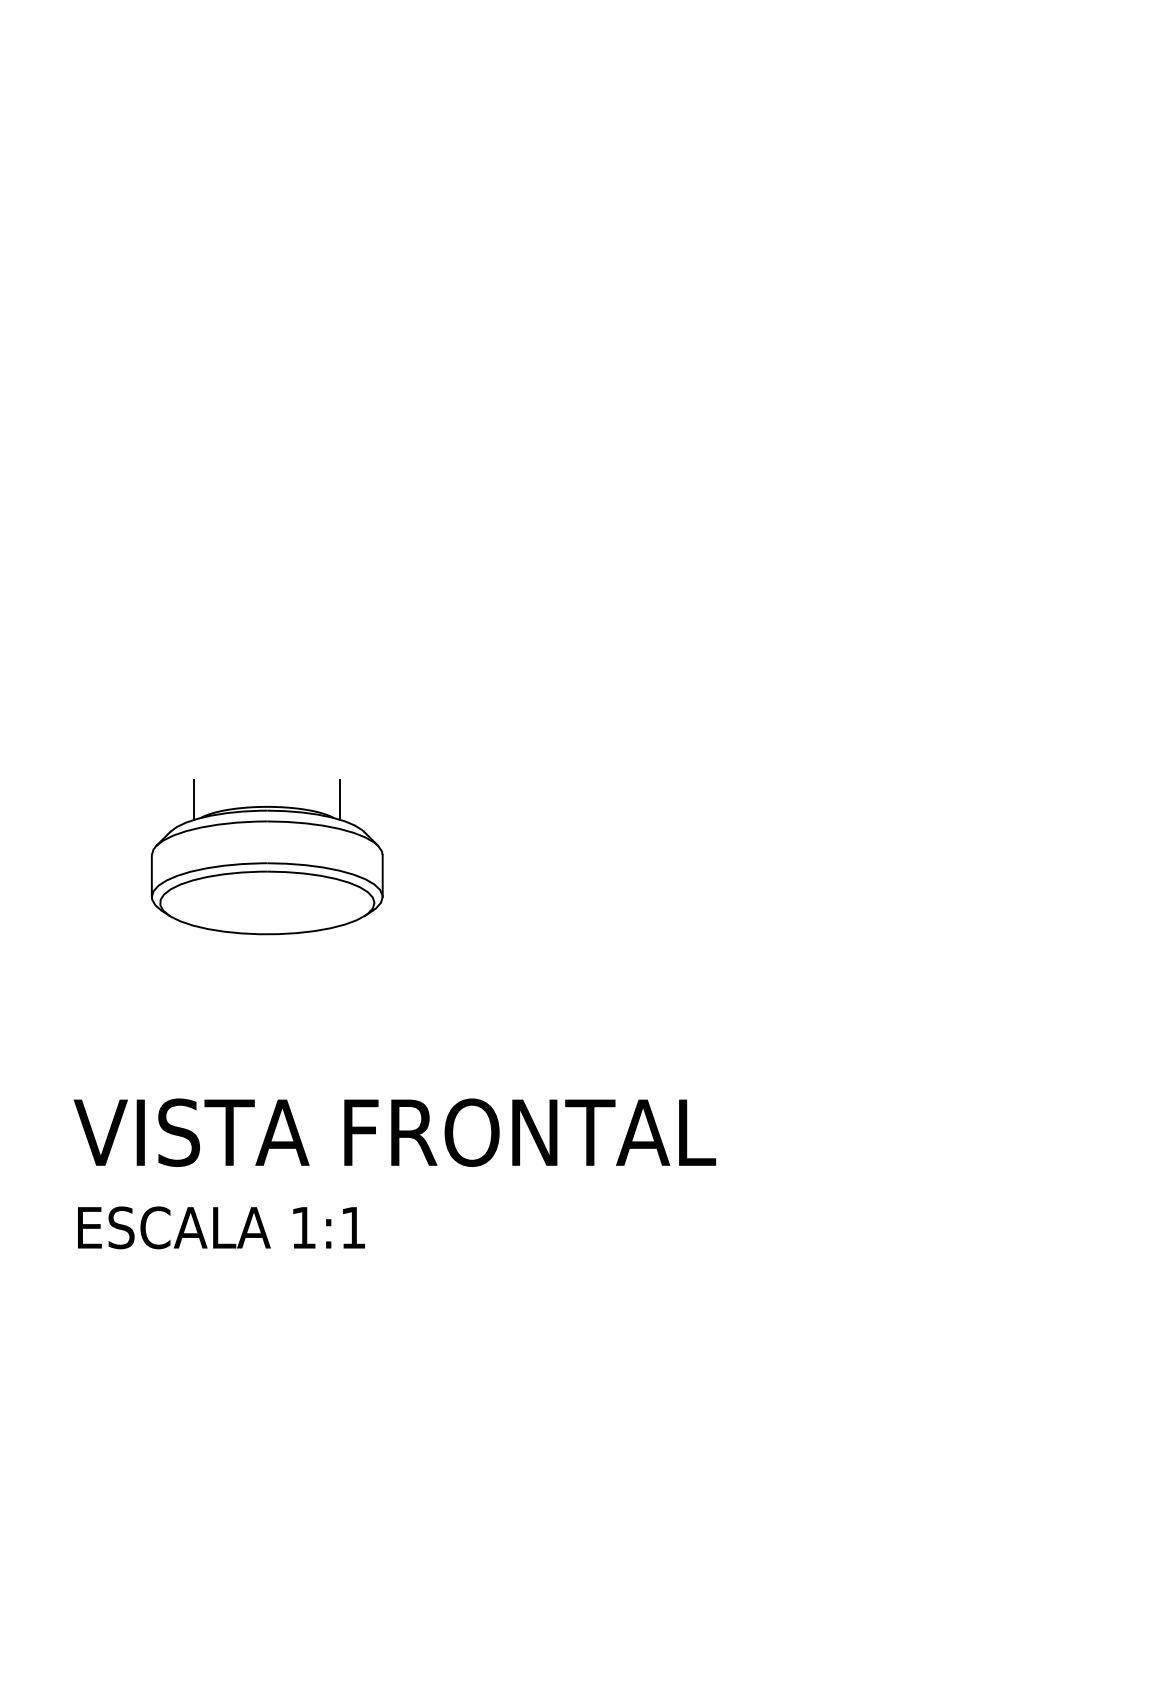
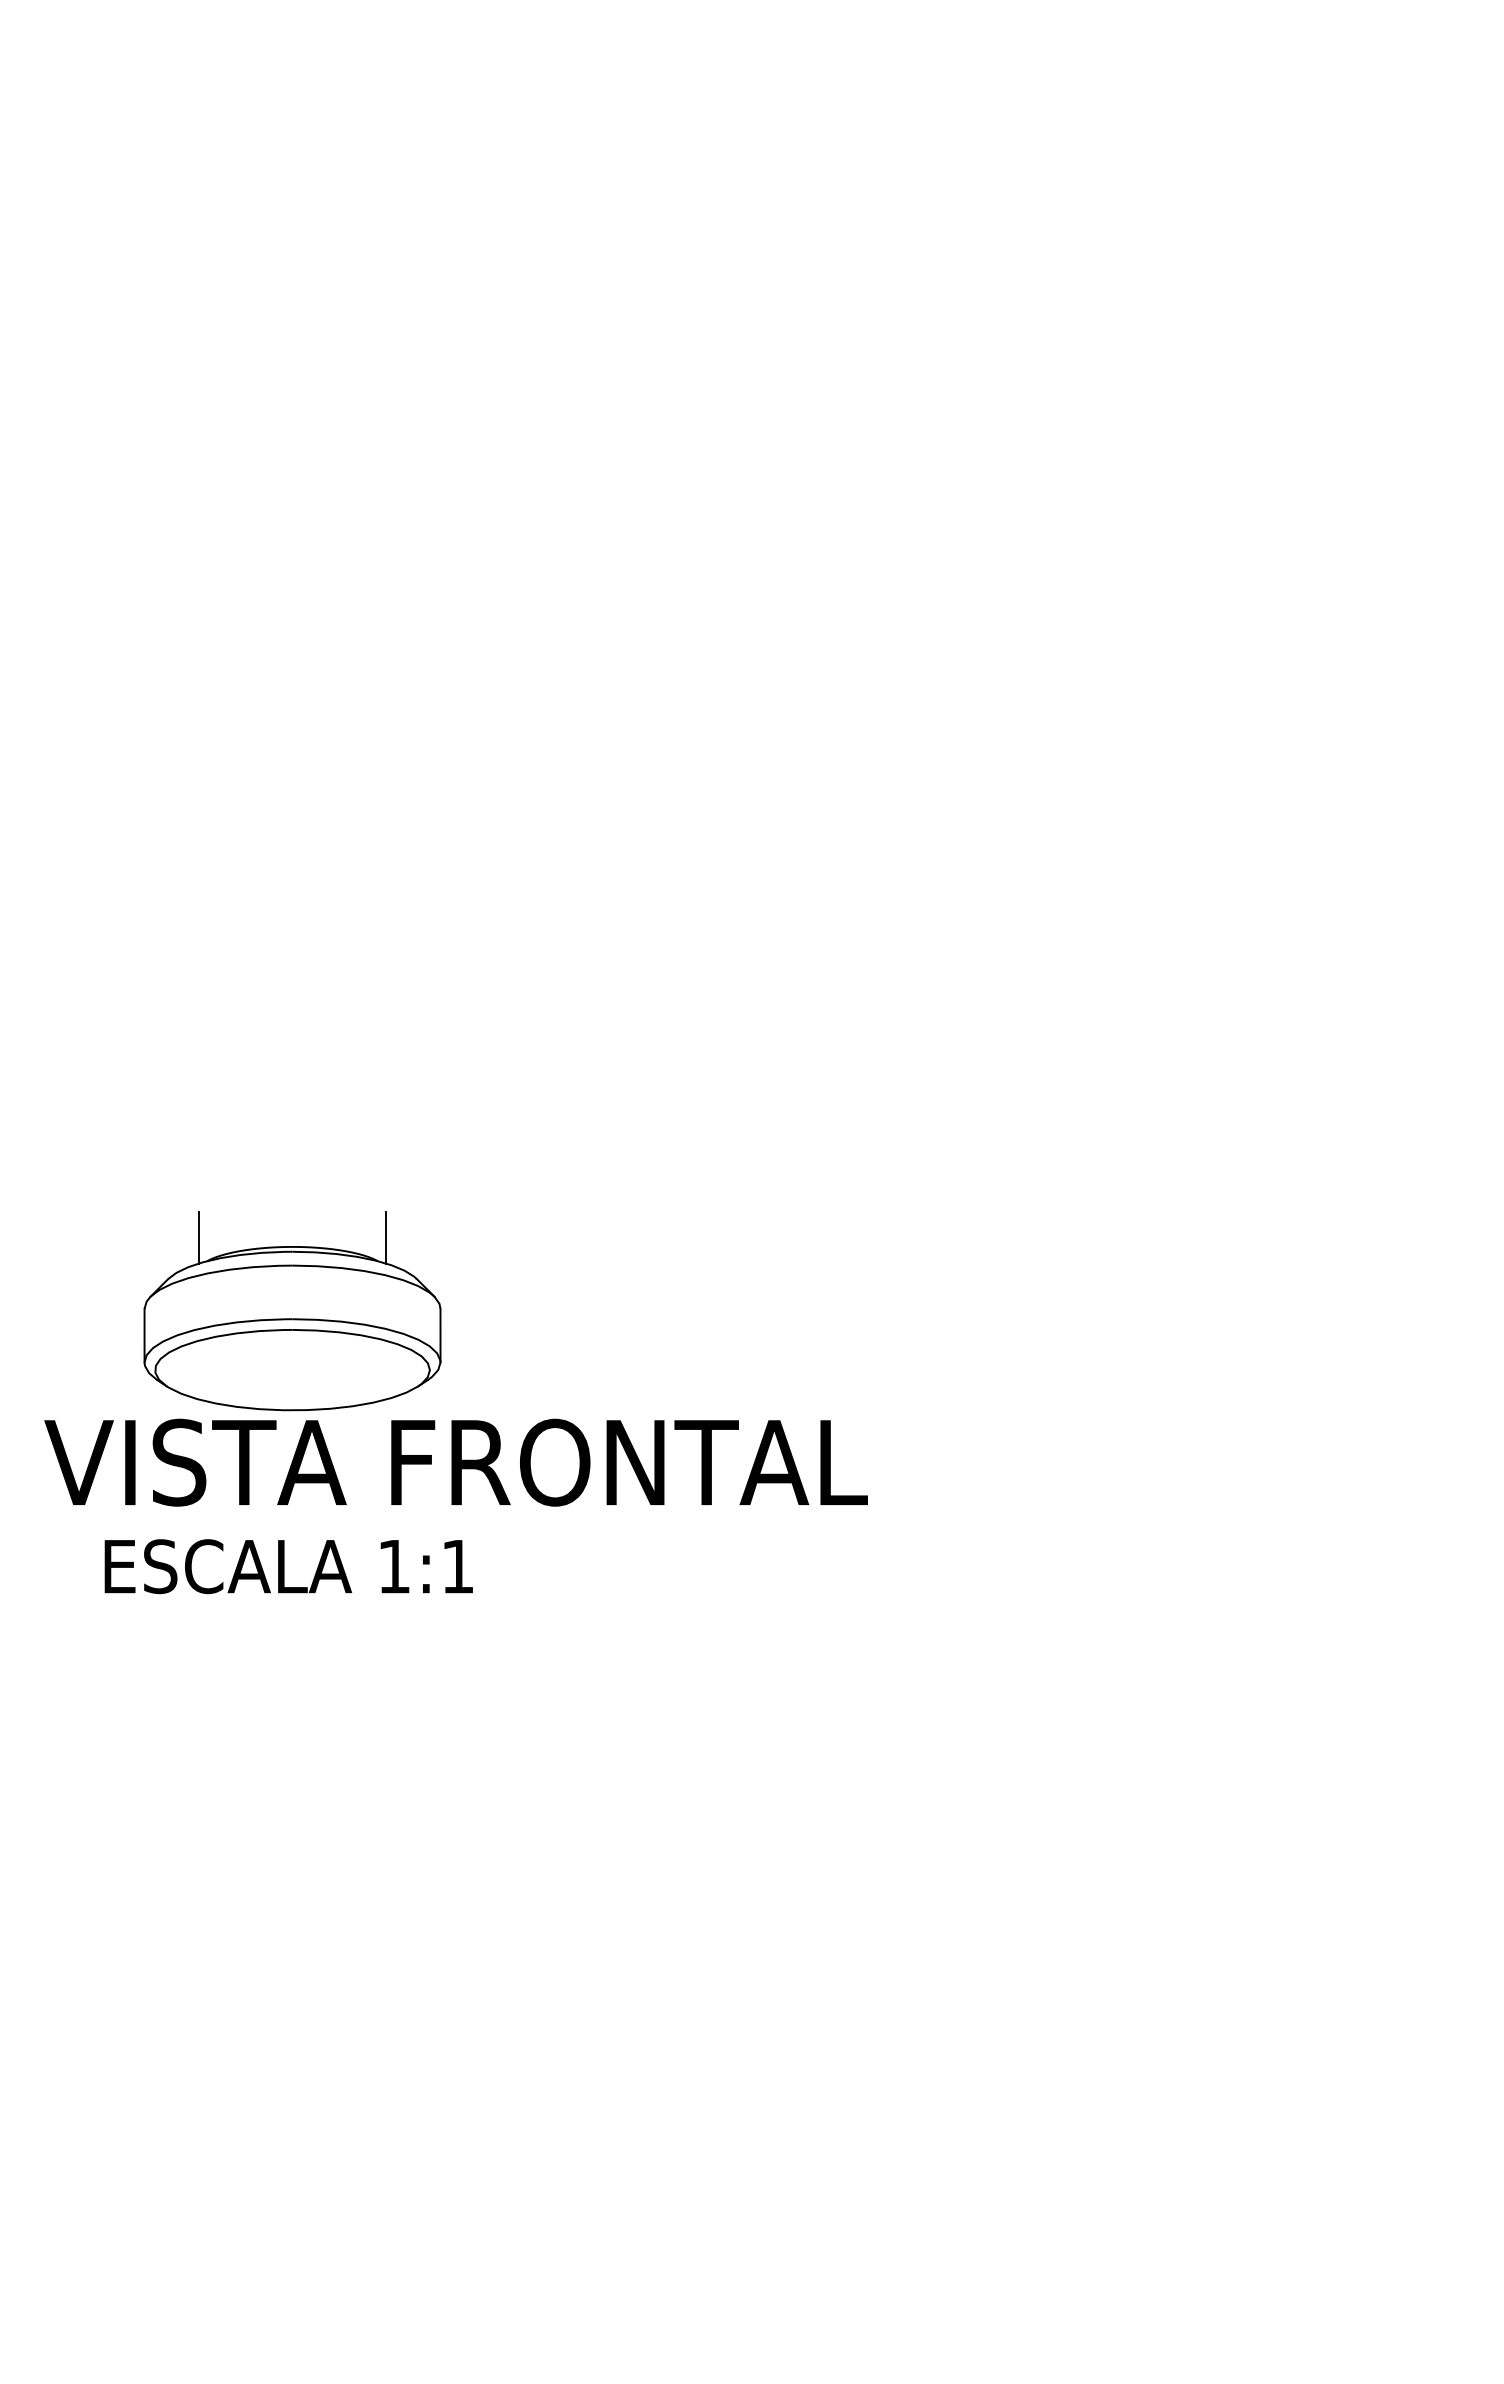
part: (267, 857) -> (292, 1311), moved
text: (221, 1227) -> (288, 1566), moved

